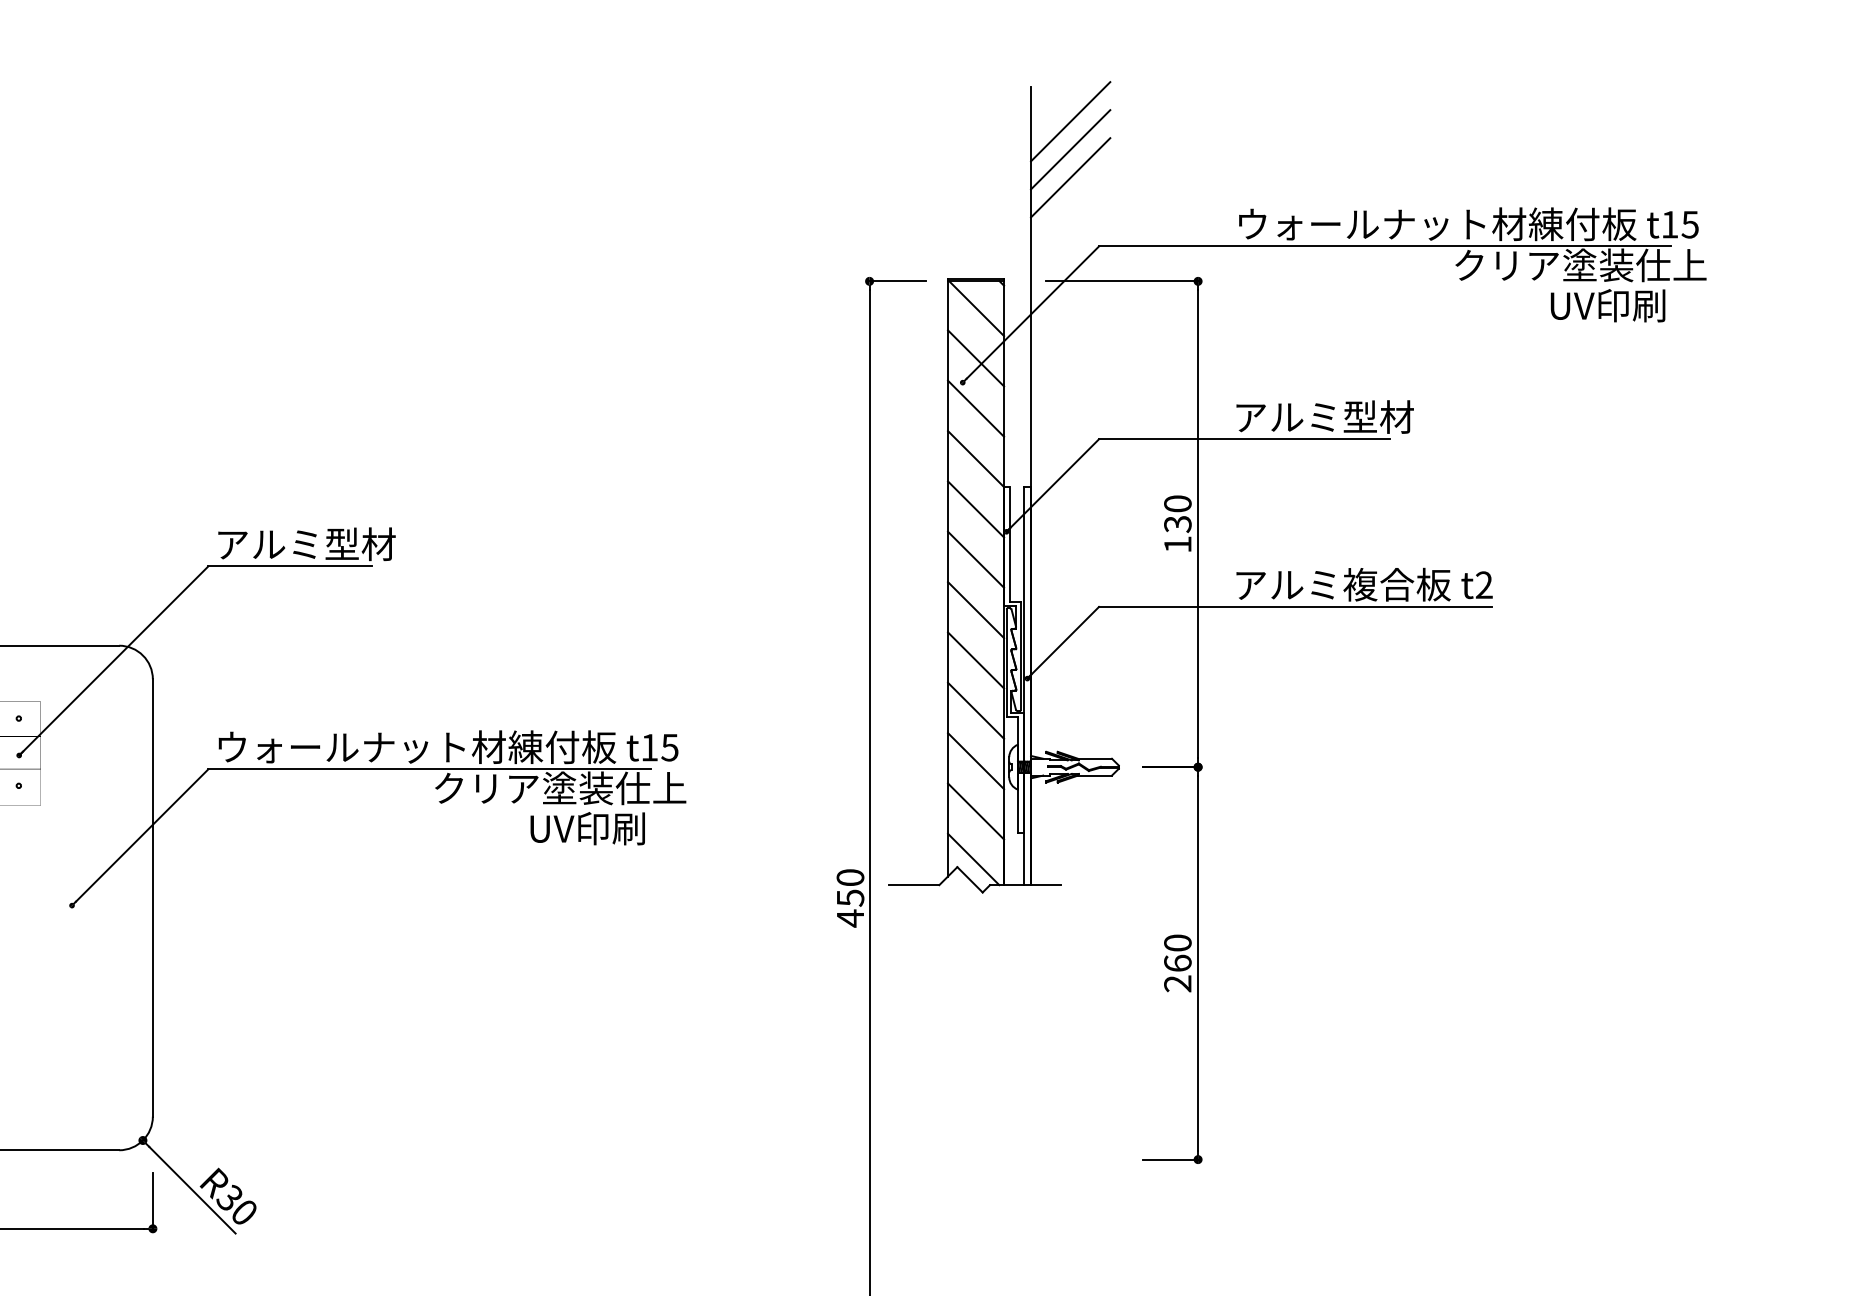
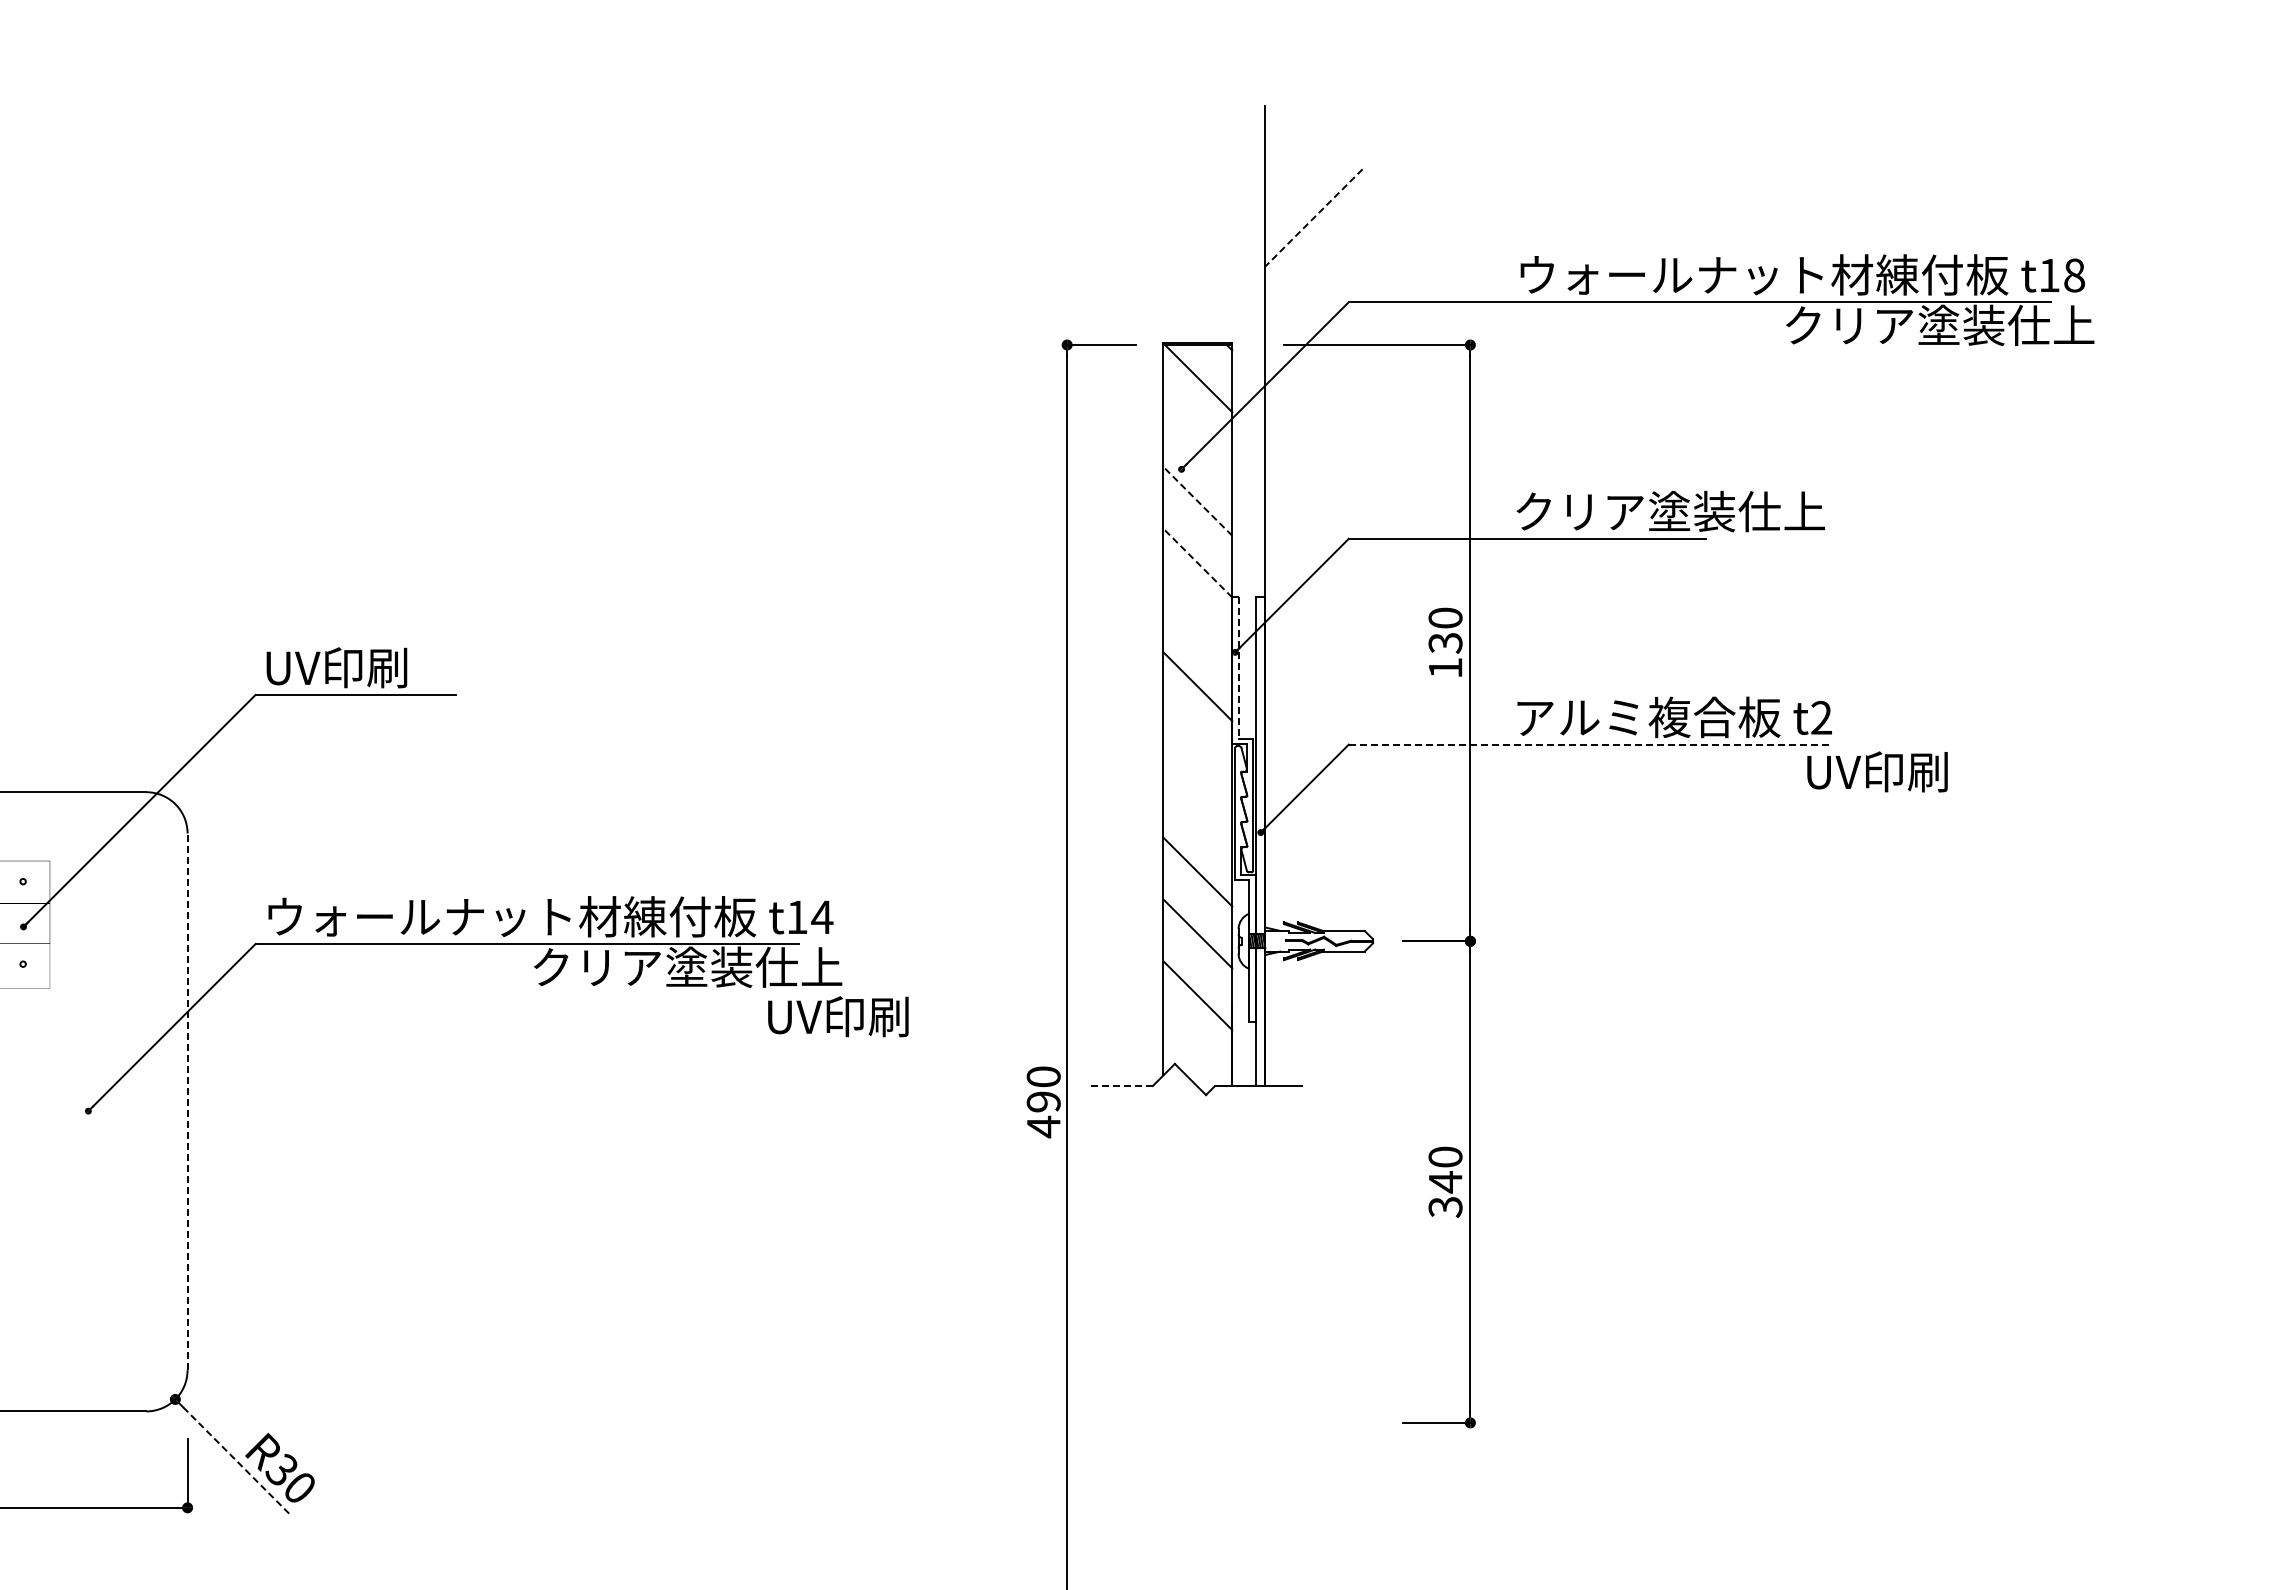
line: (1070, 121) -> (1313, 148), removed
line: (1070, 149) -> (1313, 183), removed
line: (1070, 177) -> (1313, 217), solid -> dashed
text: (1690, 224) -> (2074, 275), t15 -> t18
text: (1608, 305) -> (1877, 771), moved
line: (975, 358) -> (1197, 439), removed
line: (975, 408) -> (1197, 501), solid -> dashed
text: (1361, 417) -> (1670, 511), アルミ型材 -> クリア塗装仕上
line: (975, 459) -> (1197, 563), solid -> dashed
line: (975, 509) -> (1197, 624), removed
text: (305, 544) -> (375, 667), アルミ型材 -> UV印刷
line: (1009, 544) -> (1239, 667), solid -> dashed
line: (1295, 606) -> (1590, 744), solid -> dashed
line: (975, 610) -> (1197, 748), removed
line: (975, 659) -> (1197, 809), removed
text: (669, 747) -> (821, 917), t15 -> t14
text: (587, 828) -> (838, 1016), moved
line: (973, 859) -> (1194, 1054), removed
line: (914, 885) -> (1122, 1086), solid -> dashed
line: (152, 897) -> (187, 1101), solid -> dashed
text: (850, 897) -> (1043, 1101), 450 -> 490
text: (1177, 973) -> (1445, 1194), 260 -> 340
line: (191, 1190) -> (235, 1460), solid -> dashed

